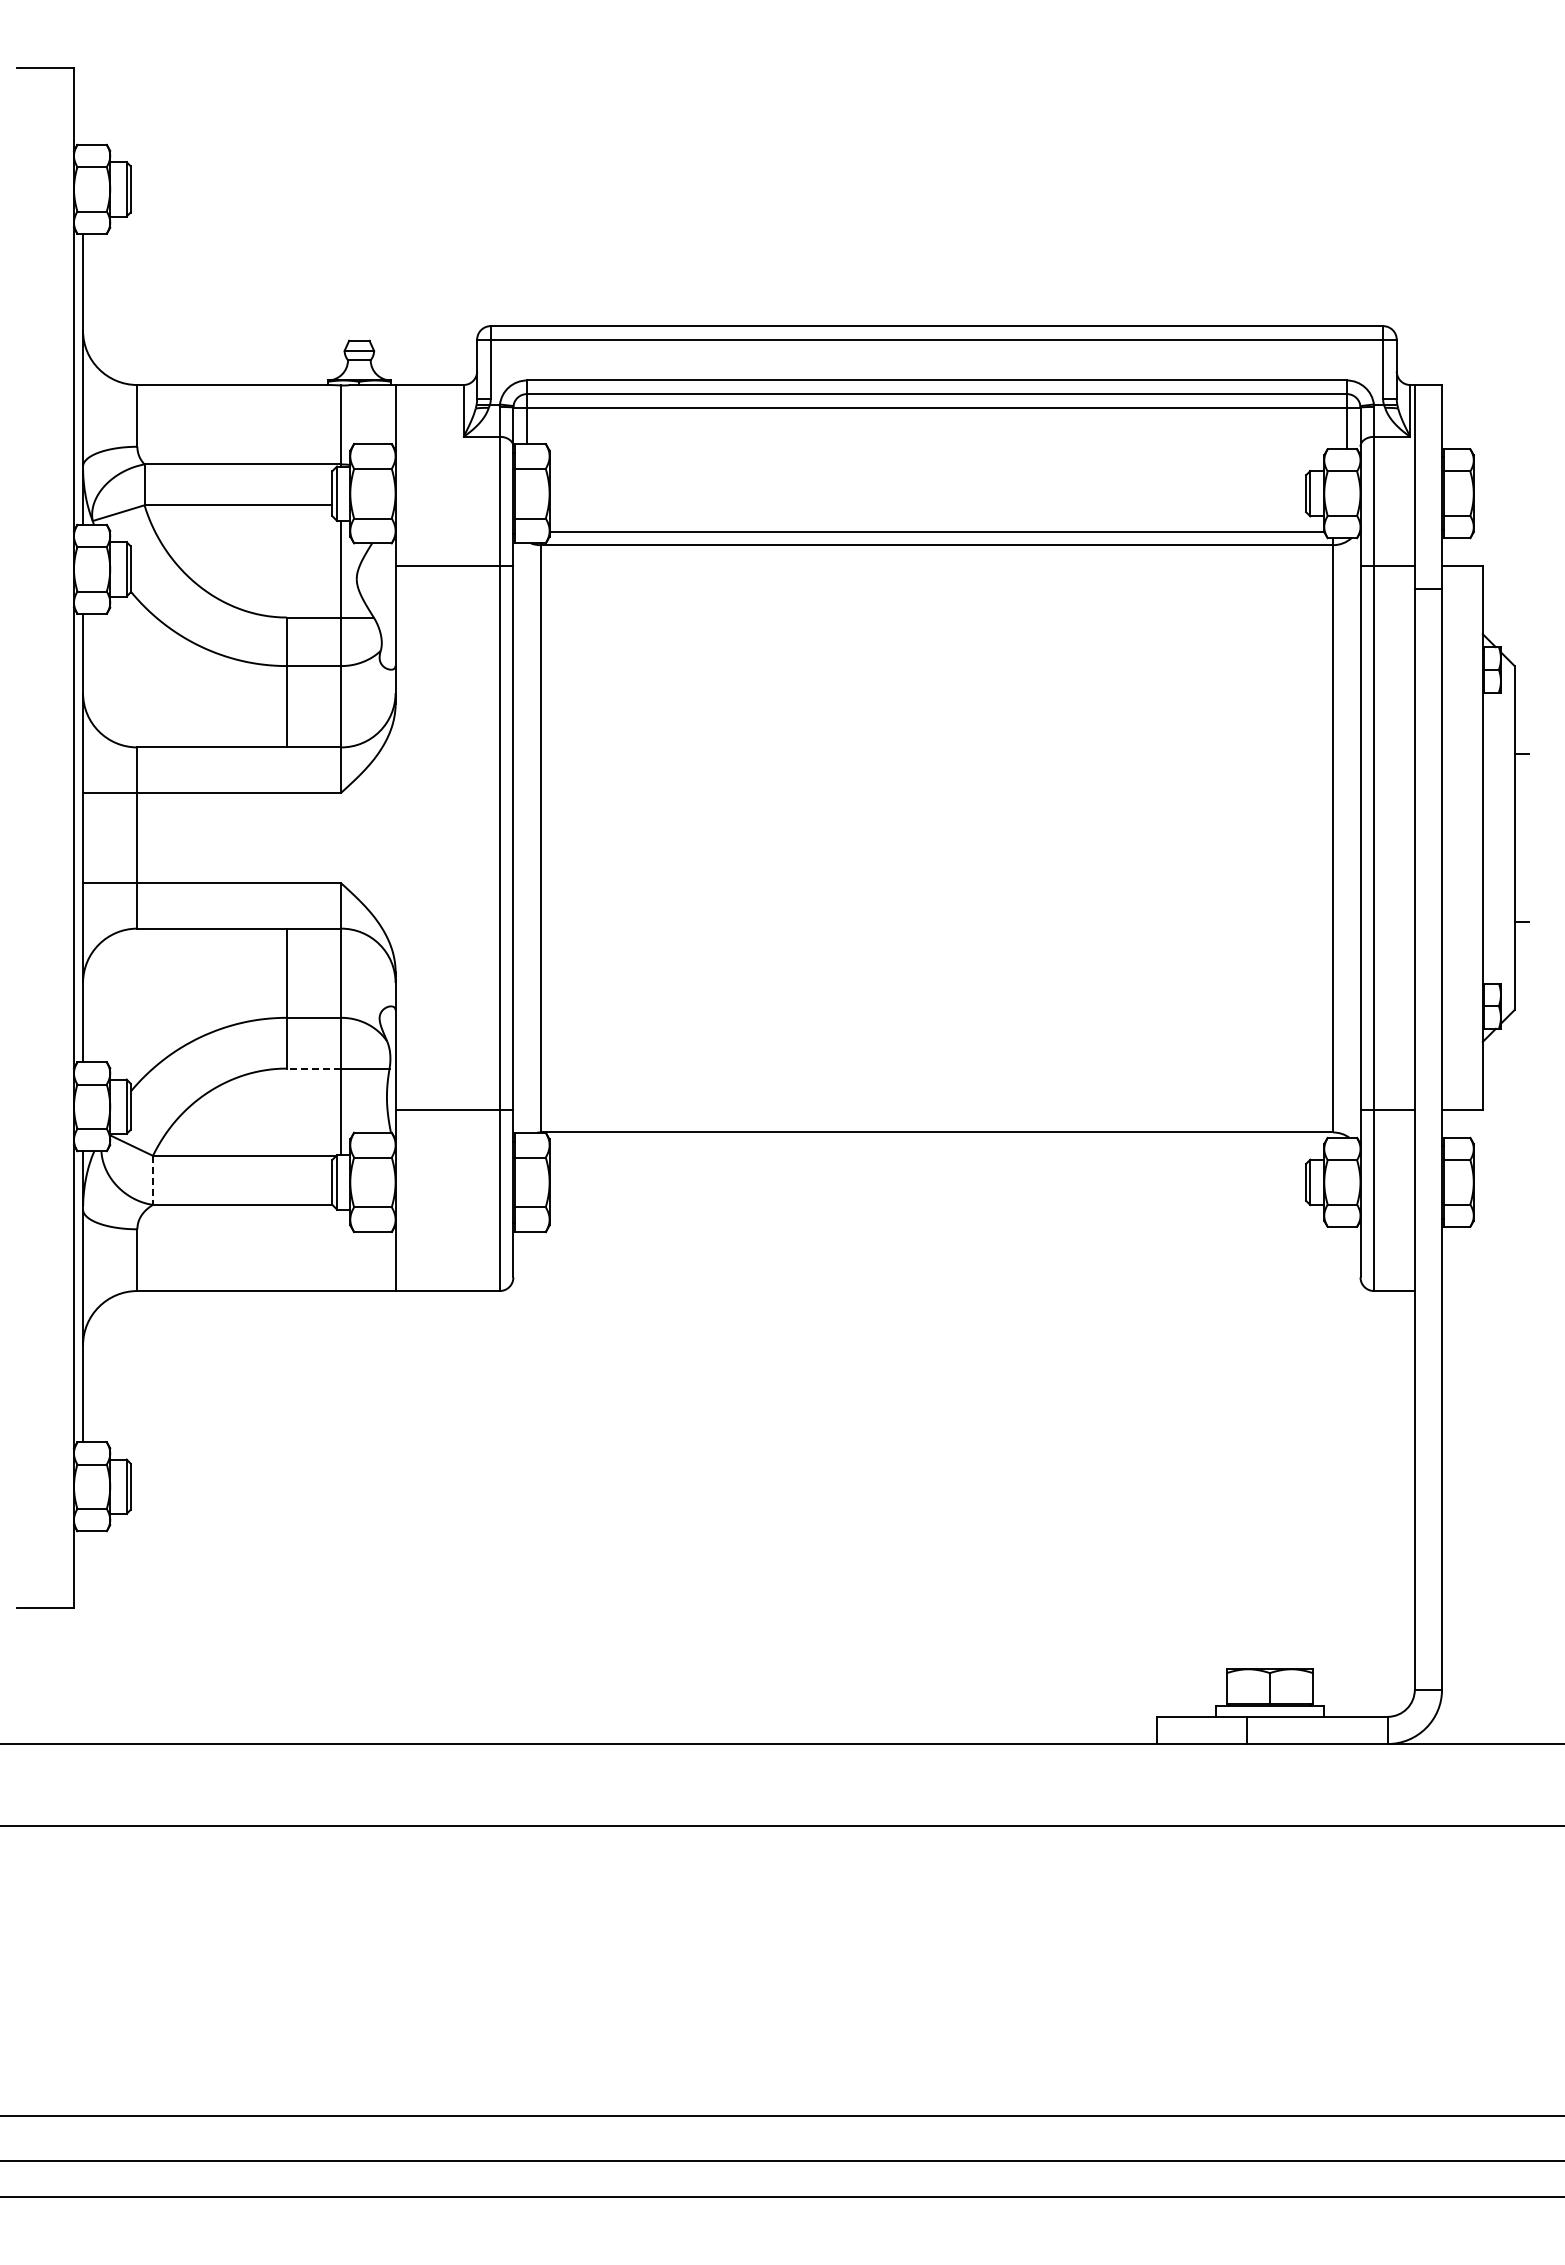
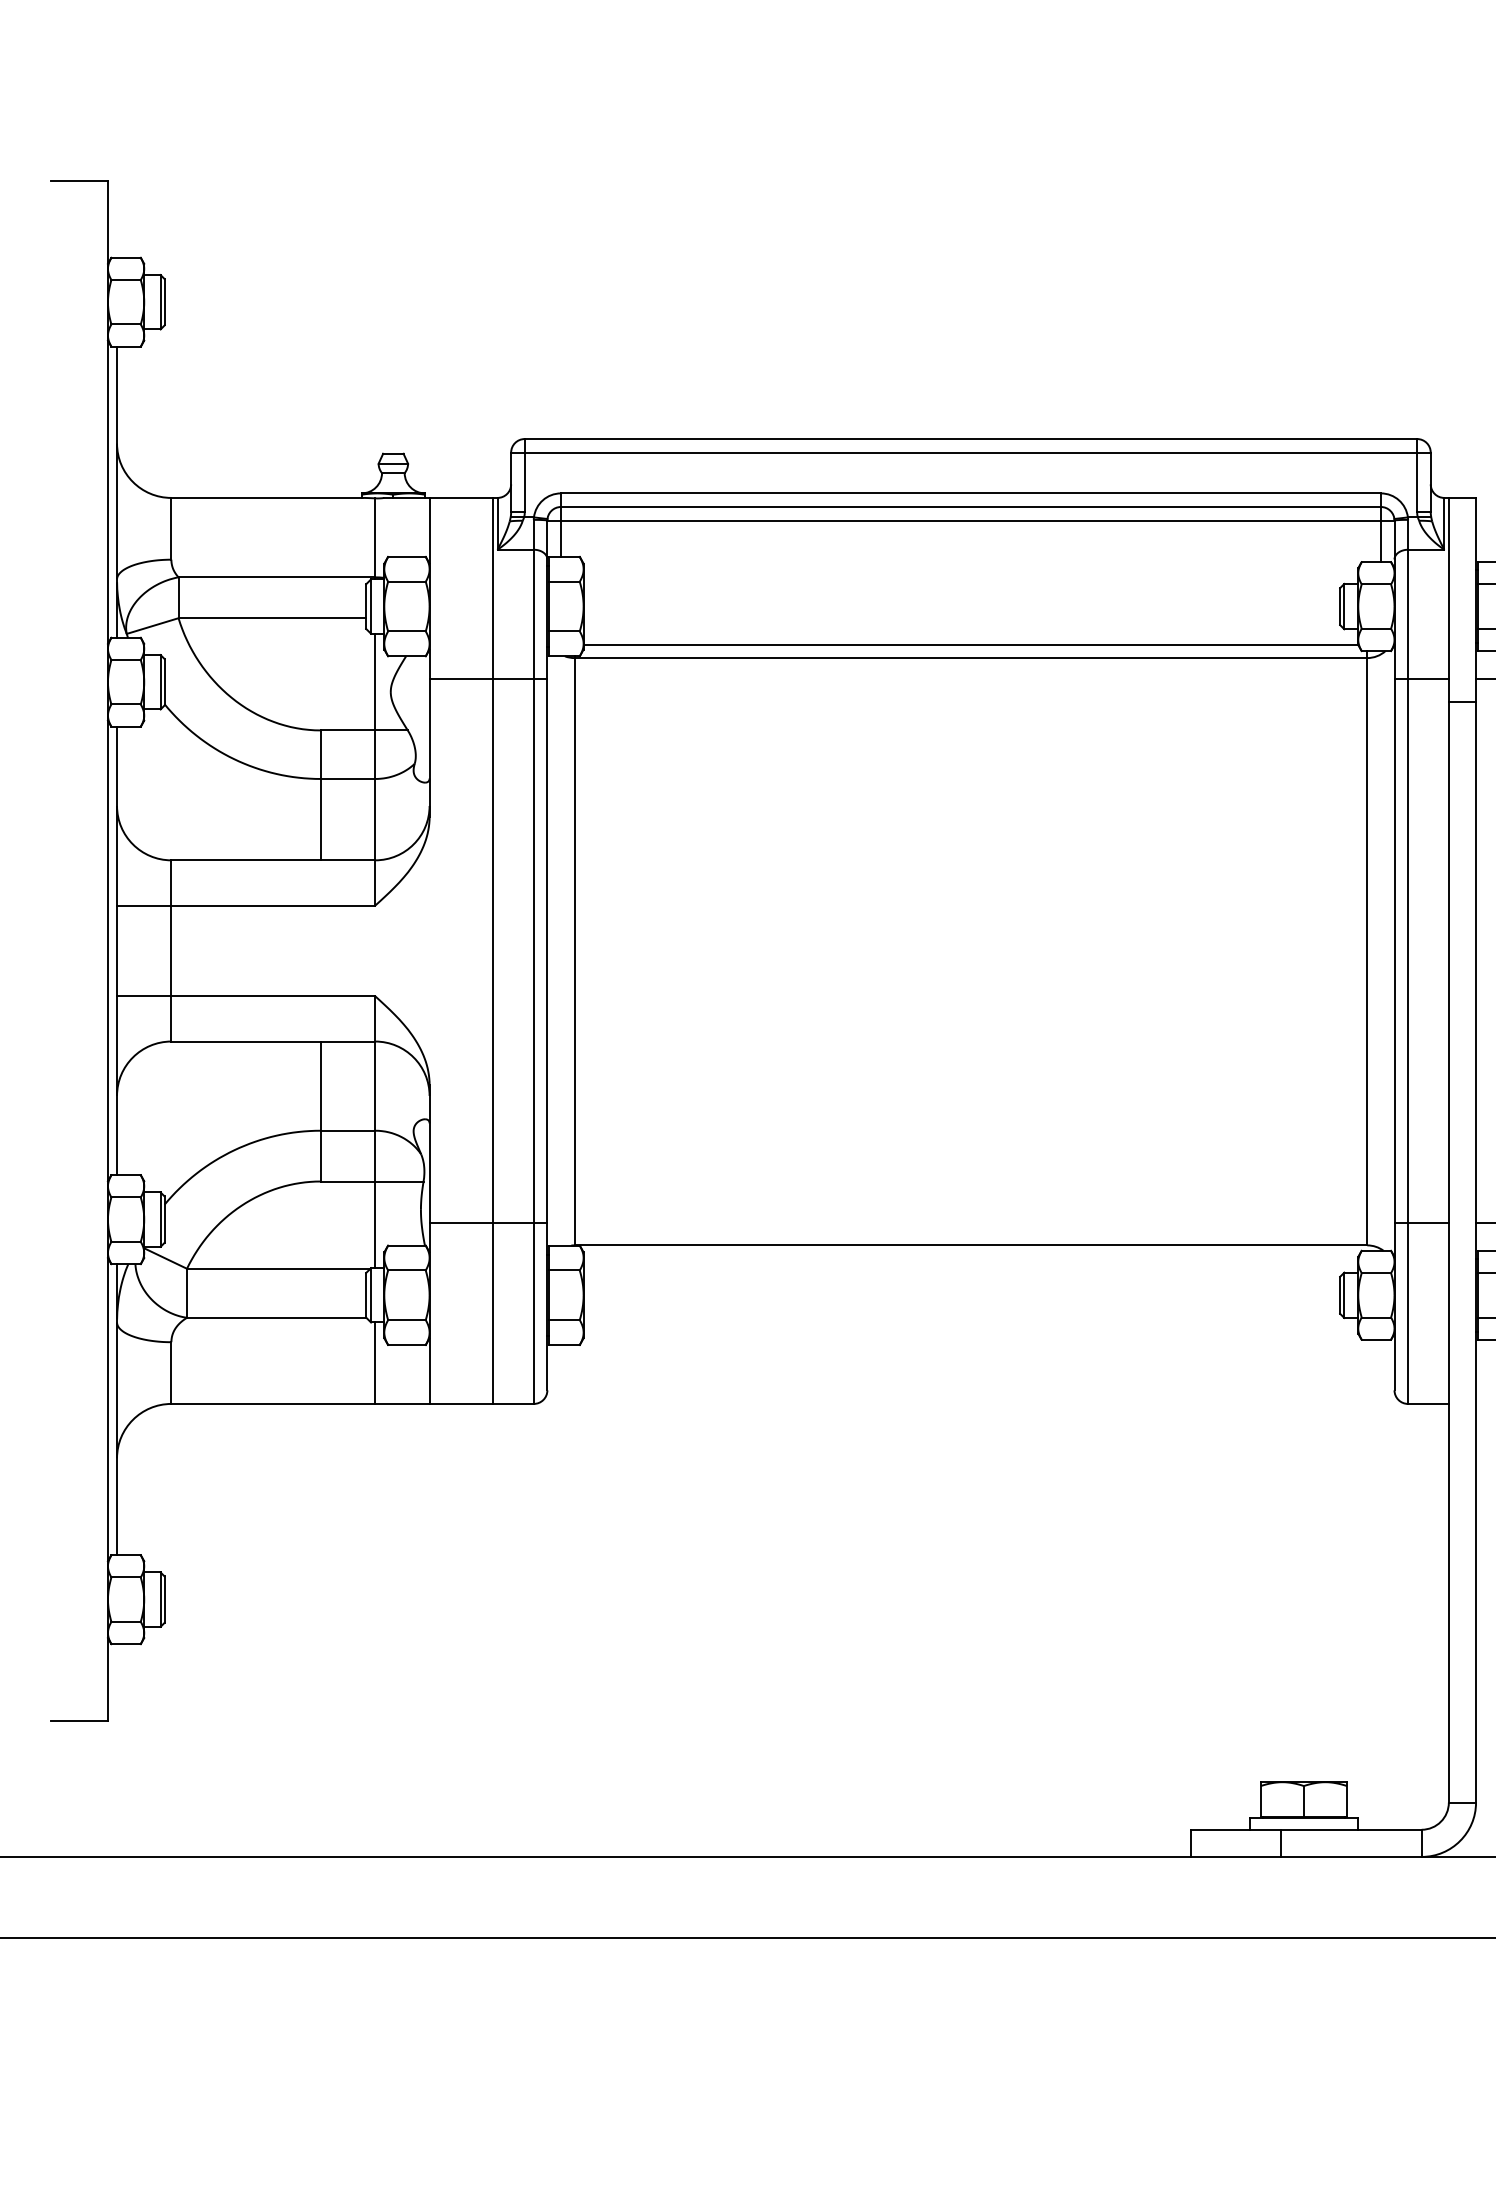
line: (459, 838) -> (493, 951), added
line: (313, 1068) -> (347, 1181), dashed -> solid
line: (153, 1180) -> (187, 1293), dashed -> solid
line: (341, 1250) -> (375, 1363), added

